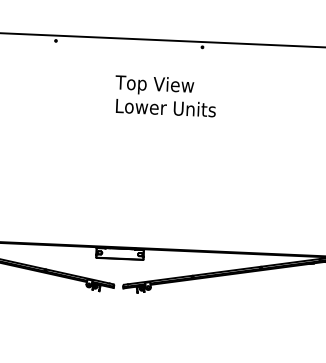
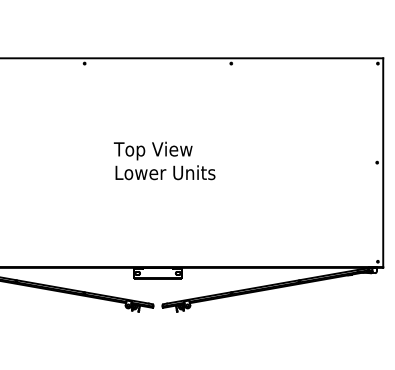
text: (165, 95) -> (164, 160), moved

